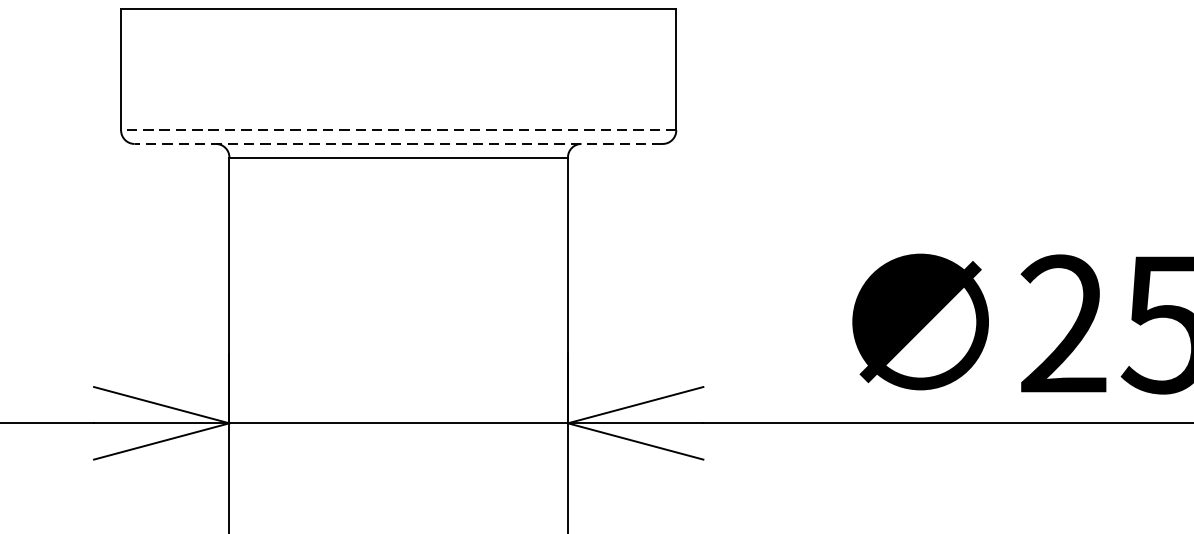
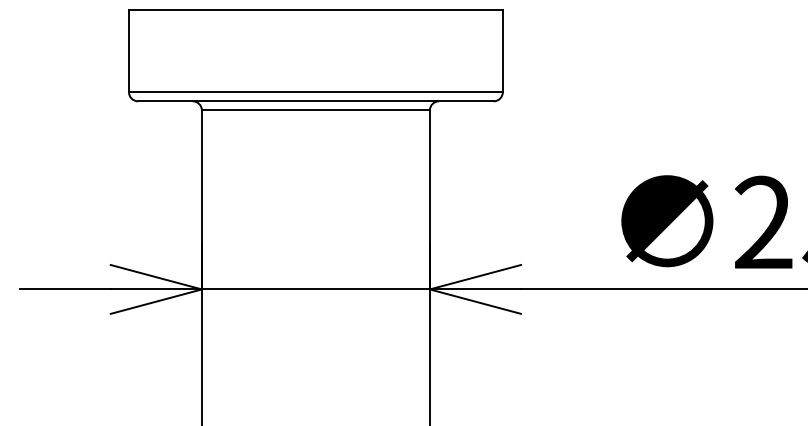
line: (398, 130) -> (315, 92), dashed -> solid
line: (398, 144) -> (315, 101), dashed -> solid

